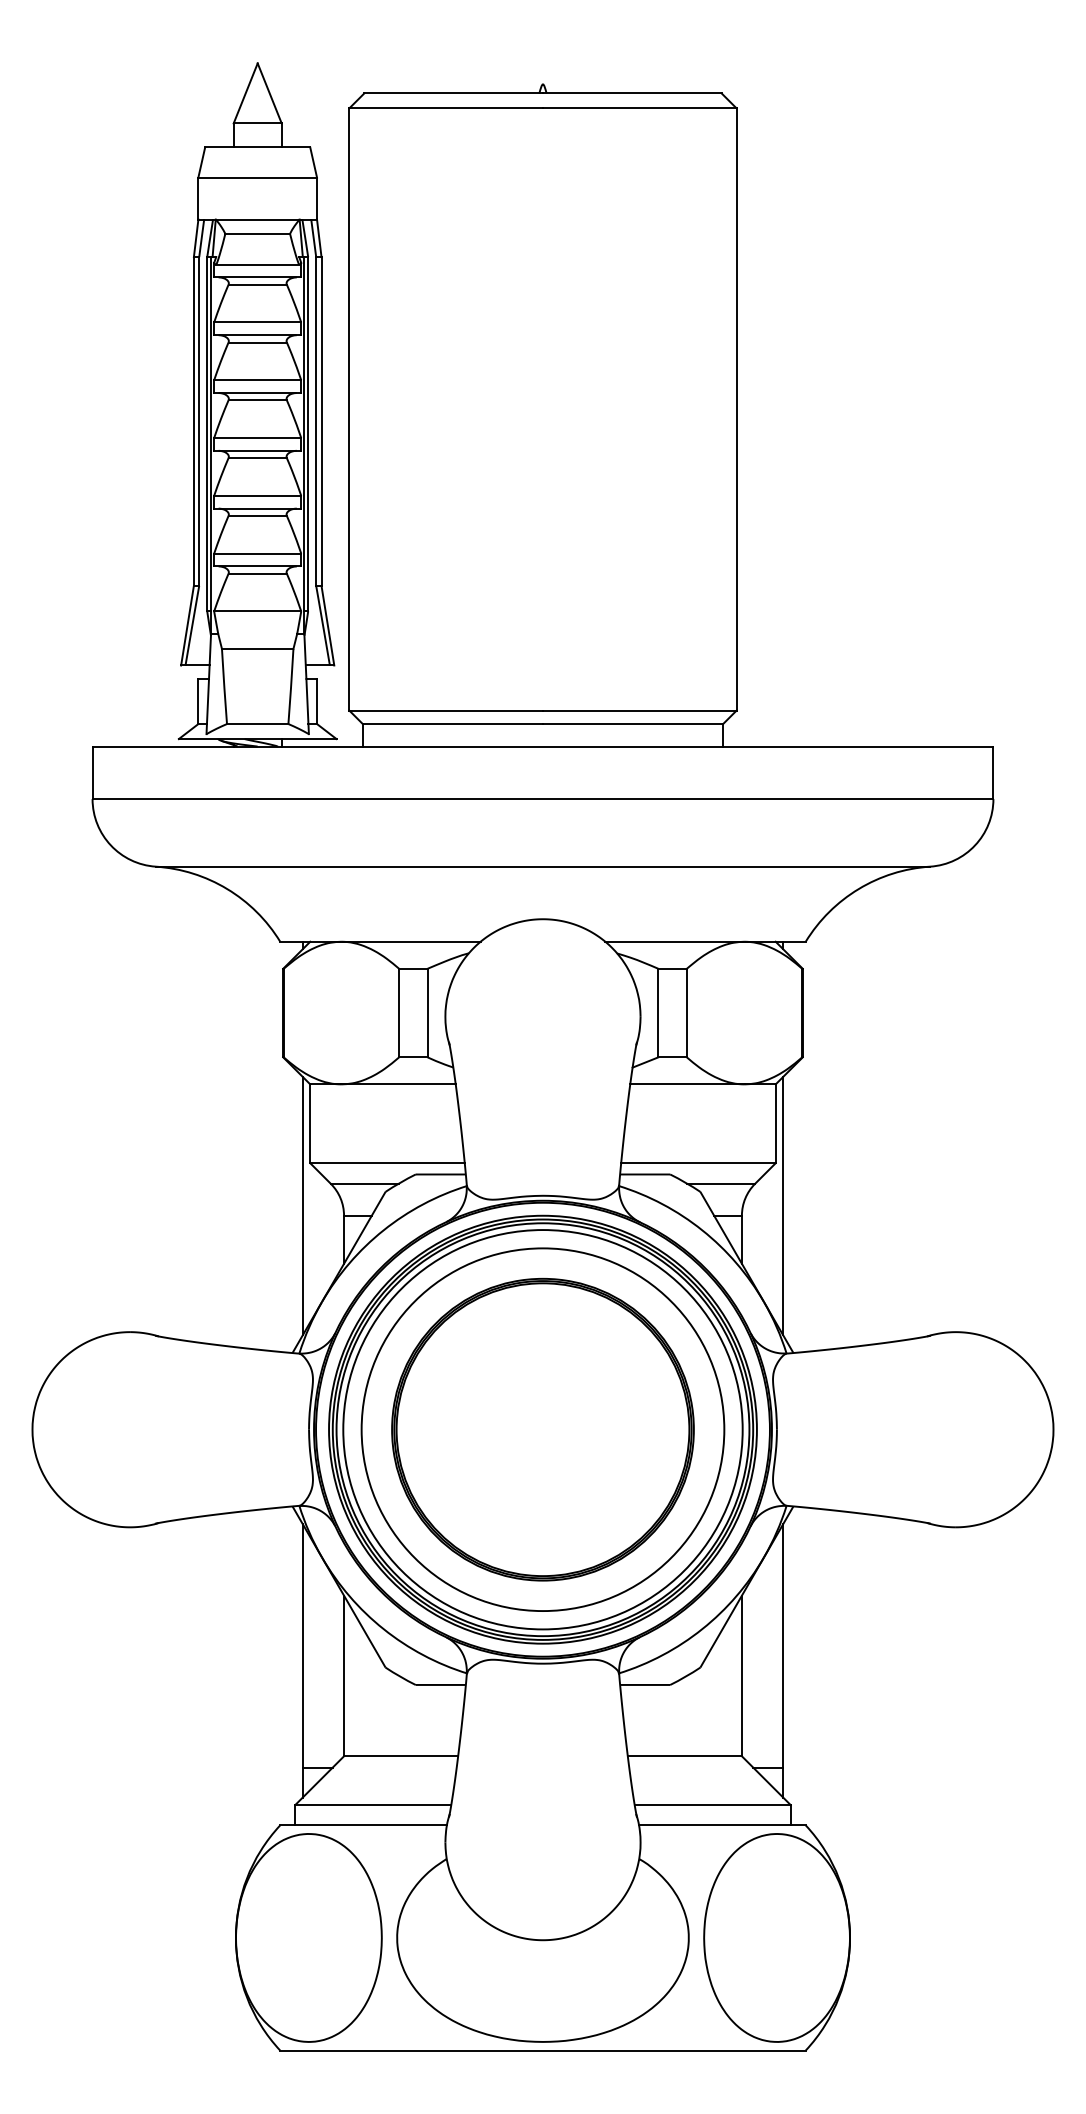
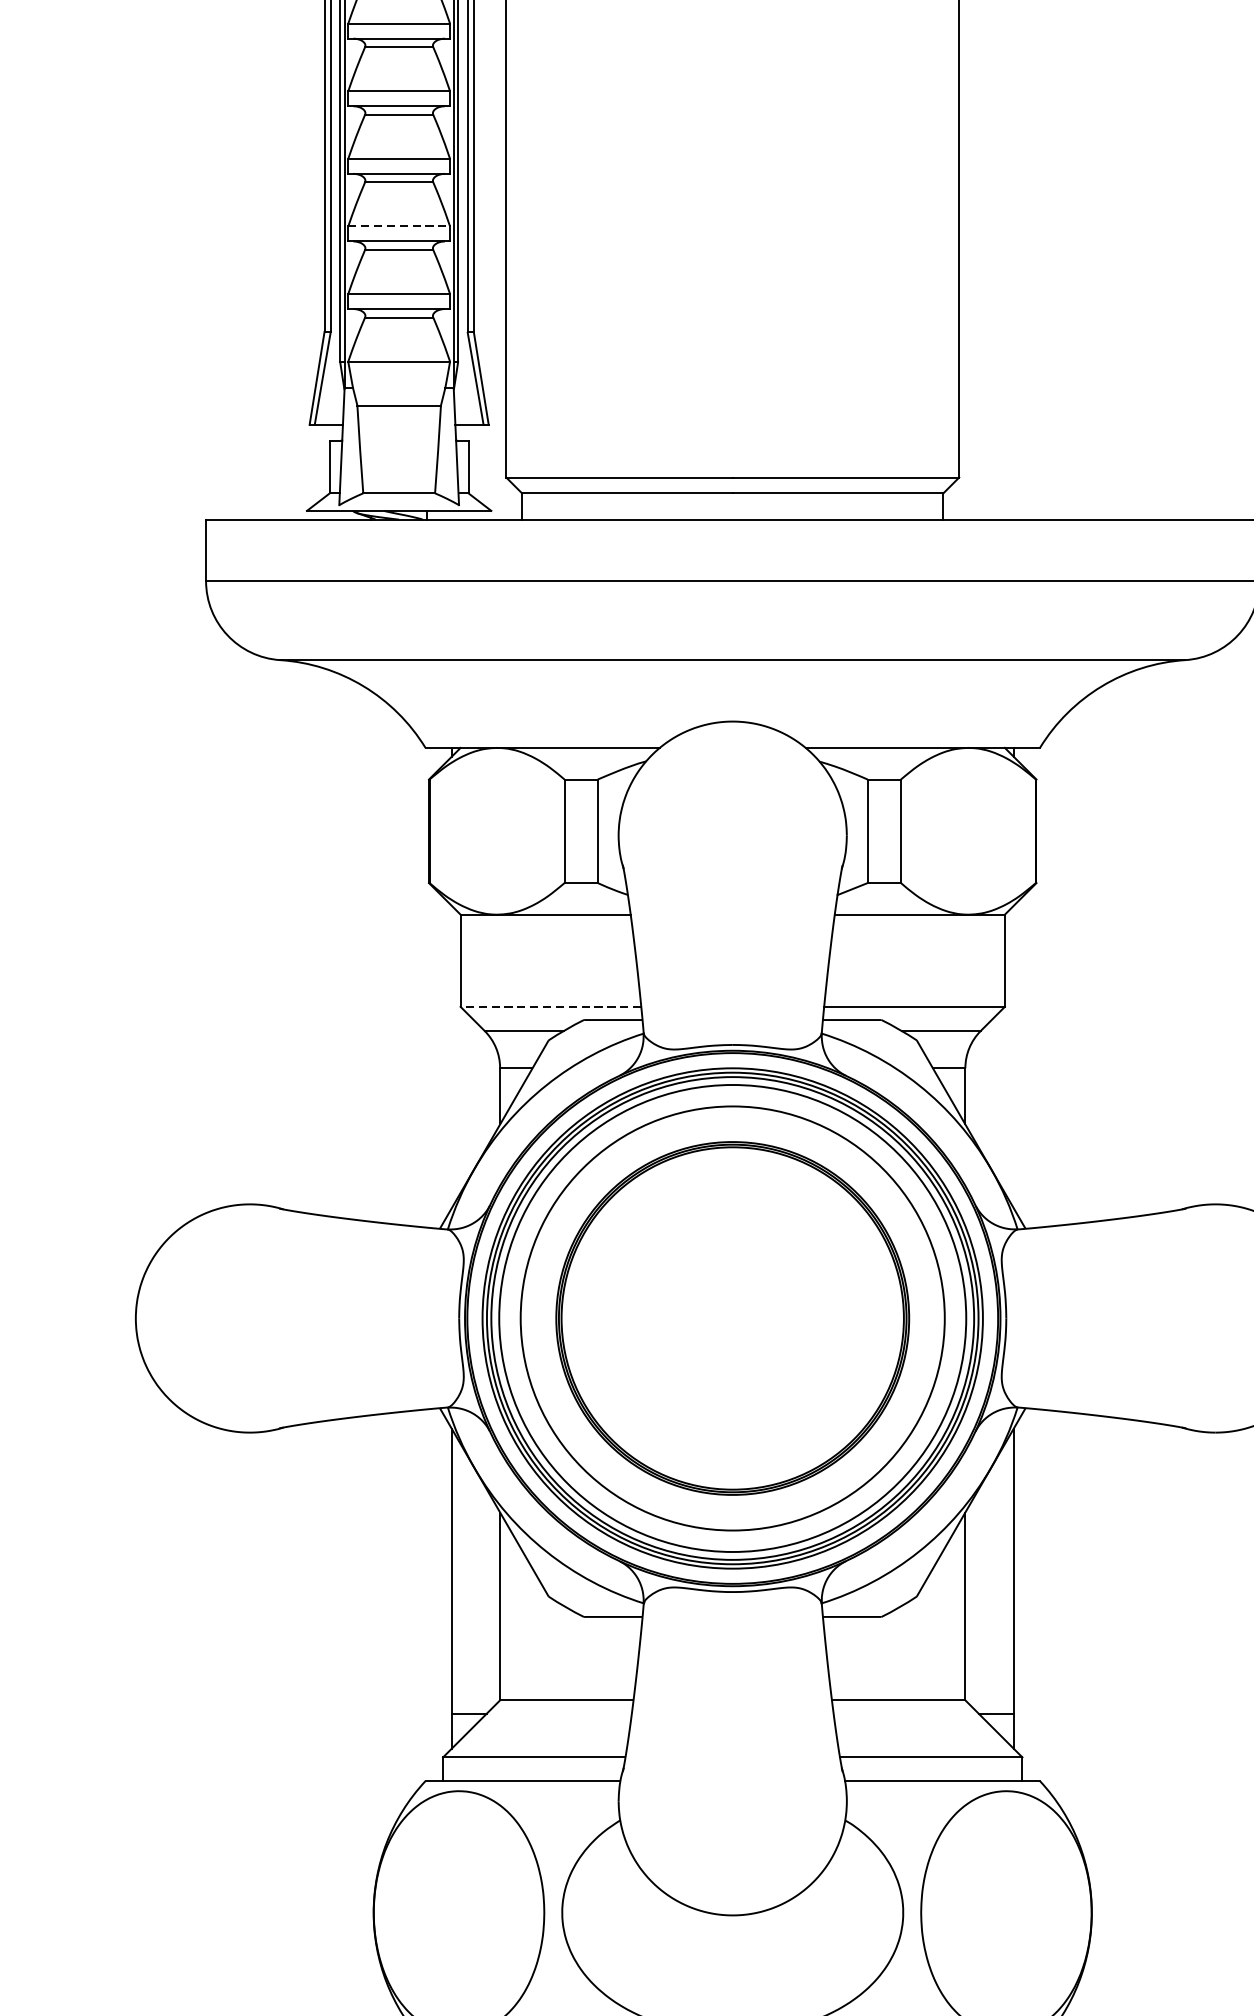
line: (257, 495) -> (398, 226), solid -> dashed
line: (387, 1163) -> (550, 1007), solid -> dashed
line: (302, 1205) -> (451, 1056), removed
line: (783, 1205) -> (1013, 1056), removed

